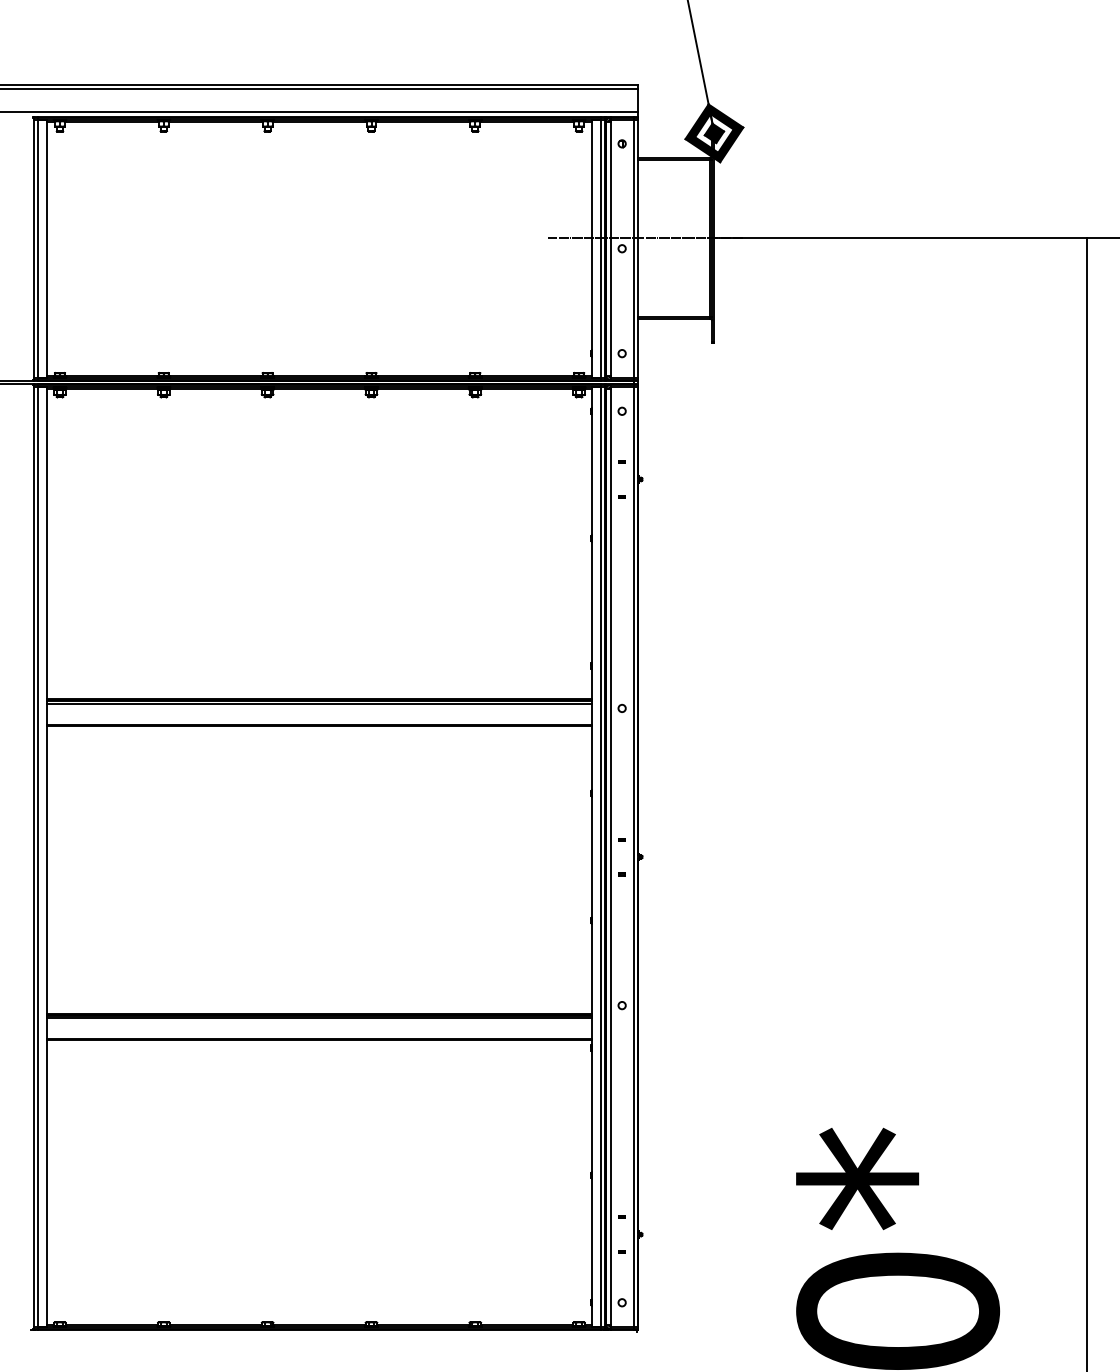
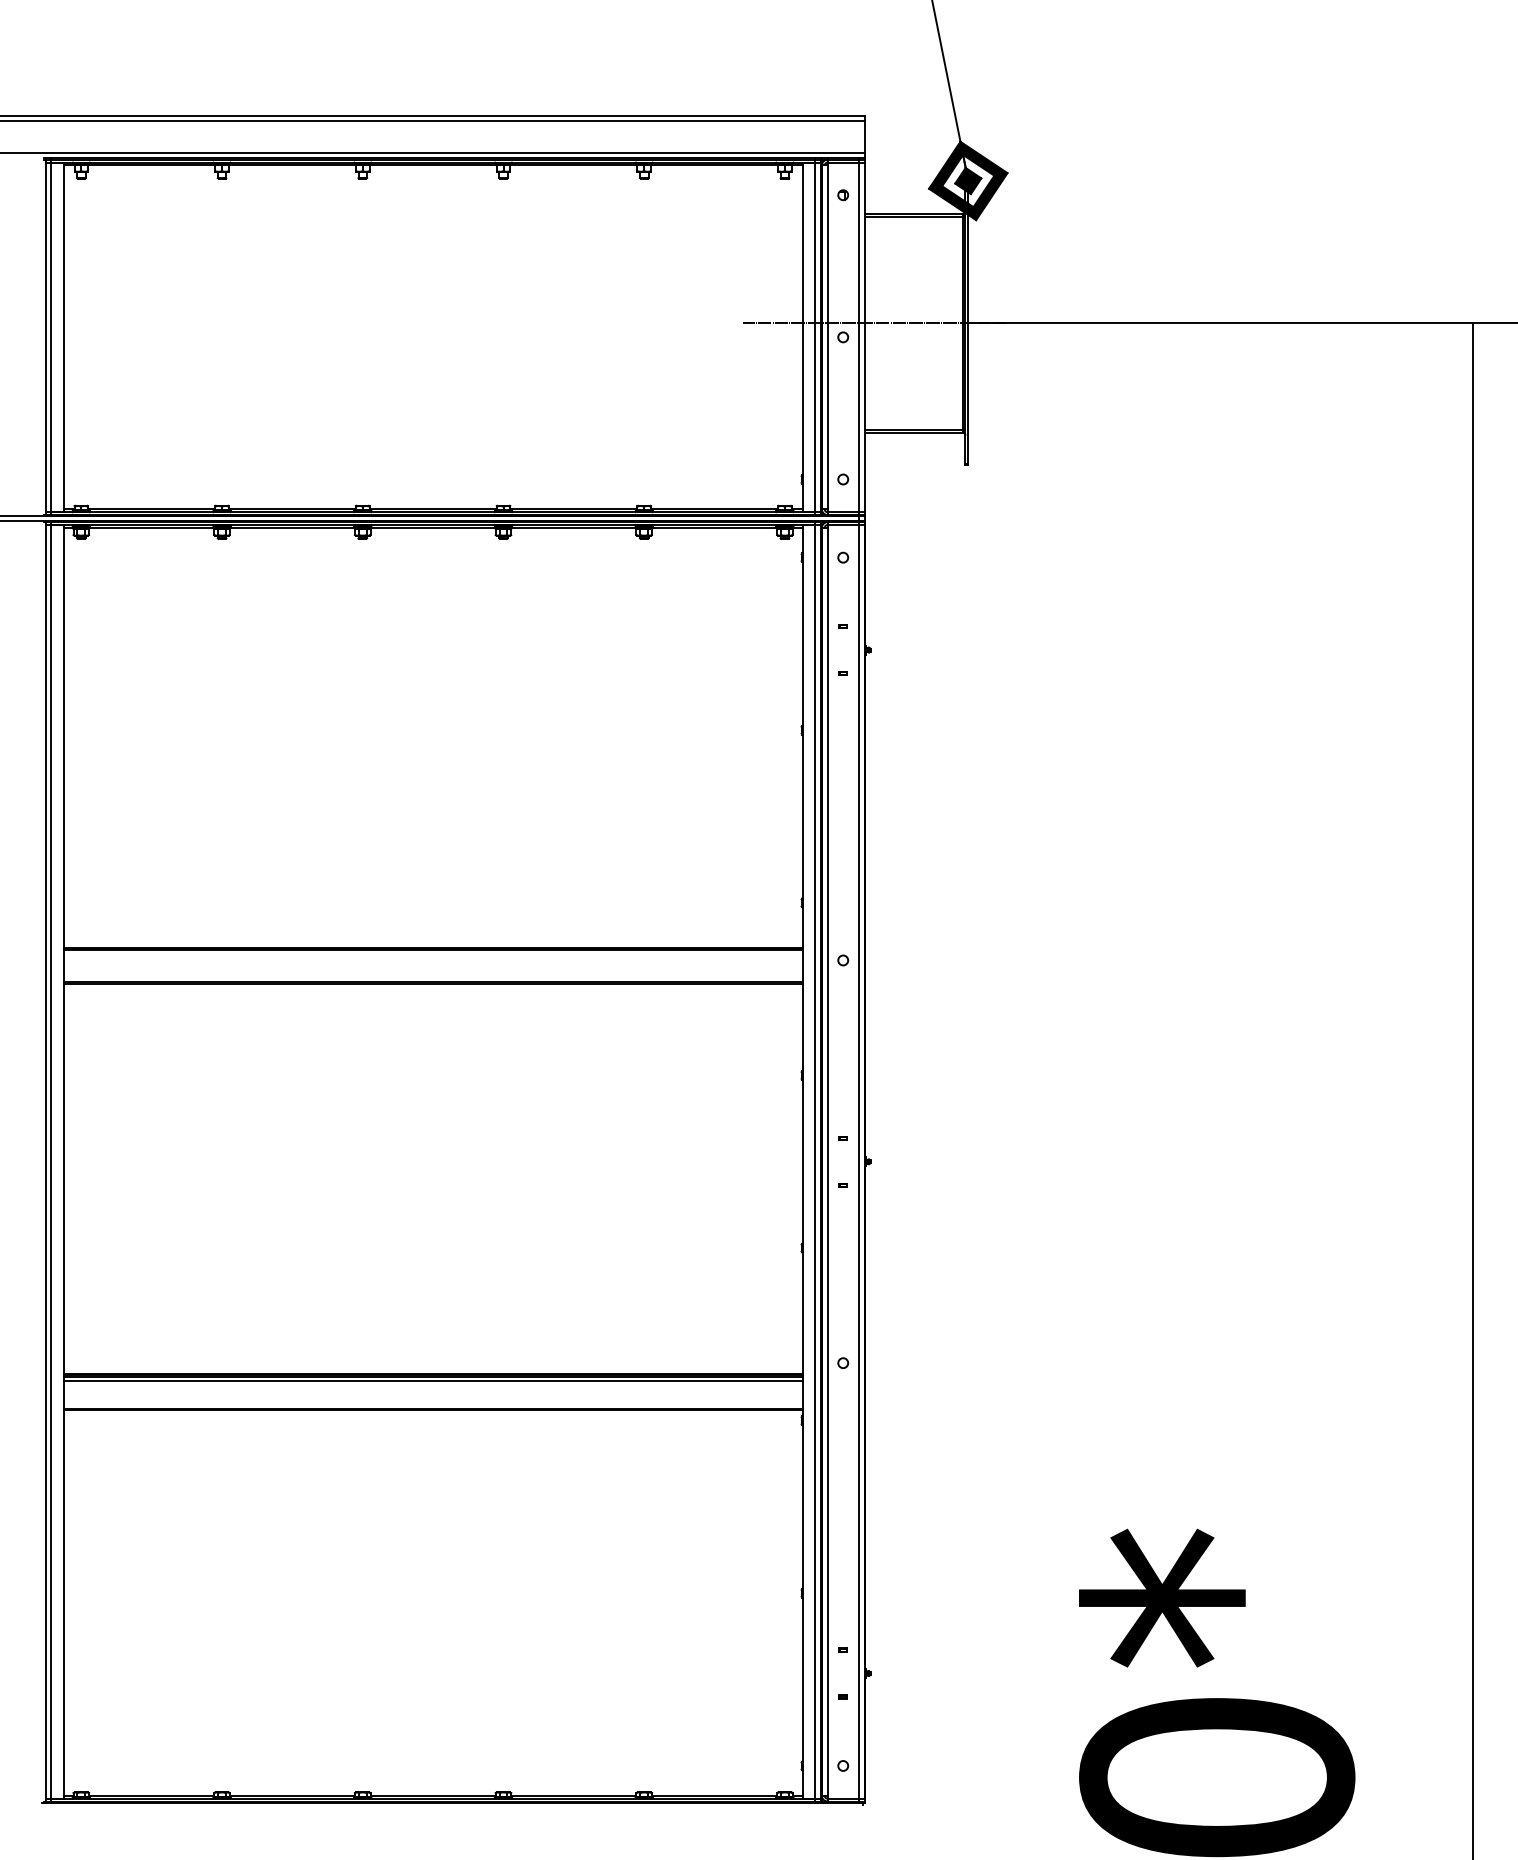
line: (319, 704) -> (432, 954), removed

